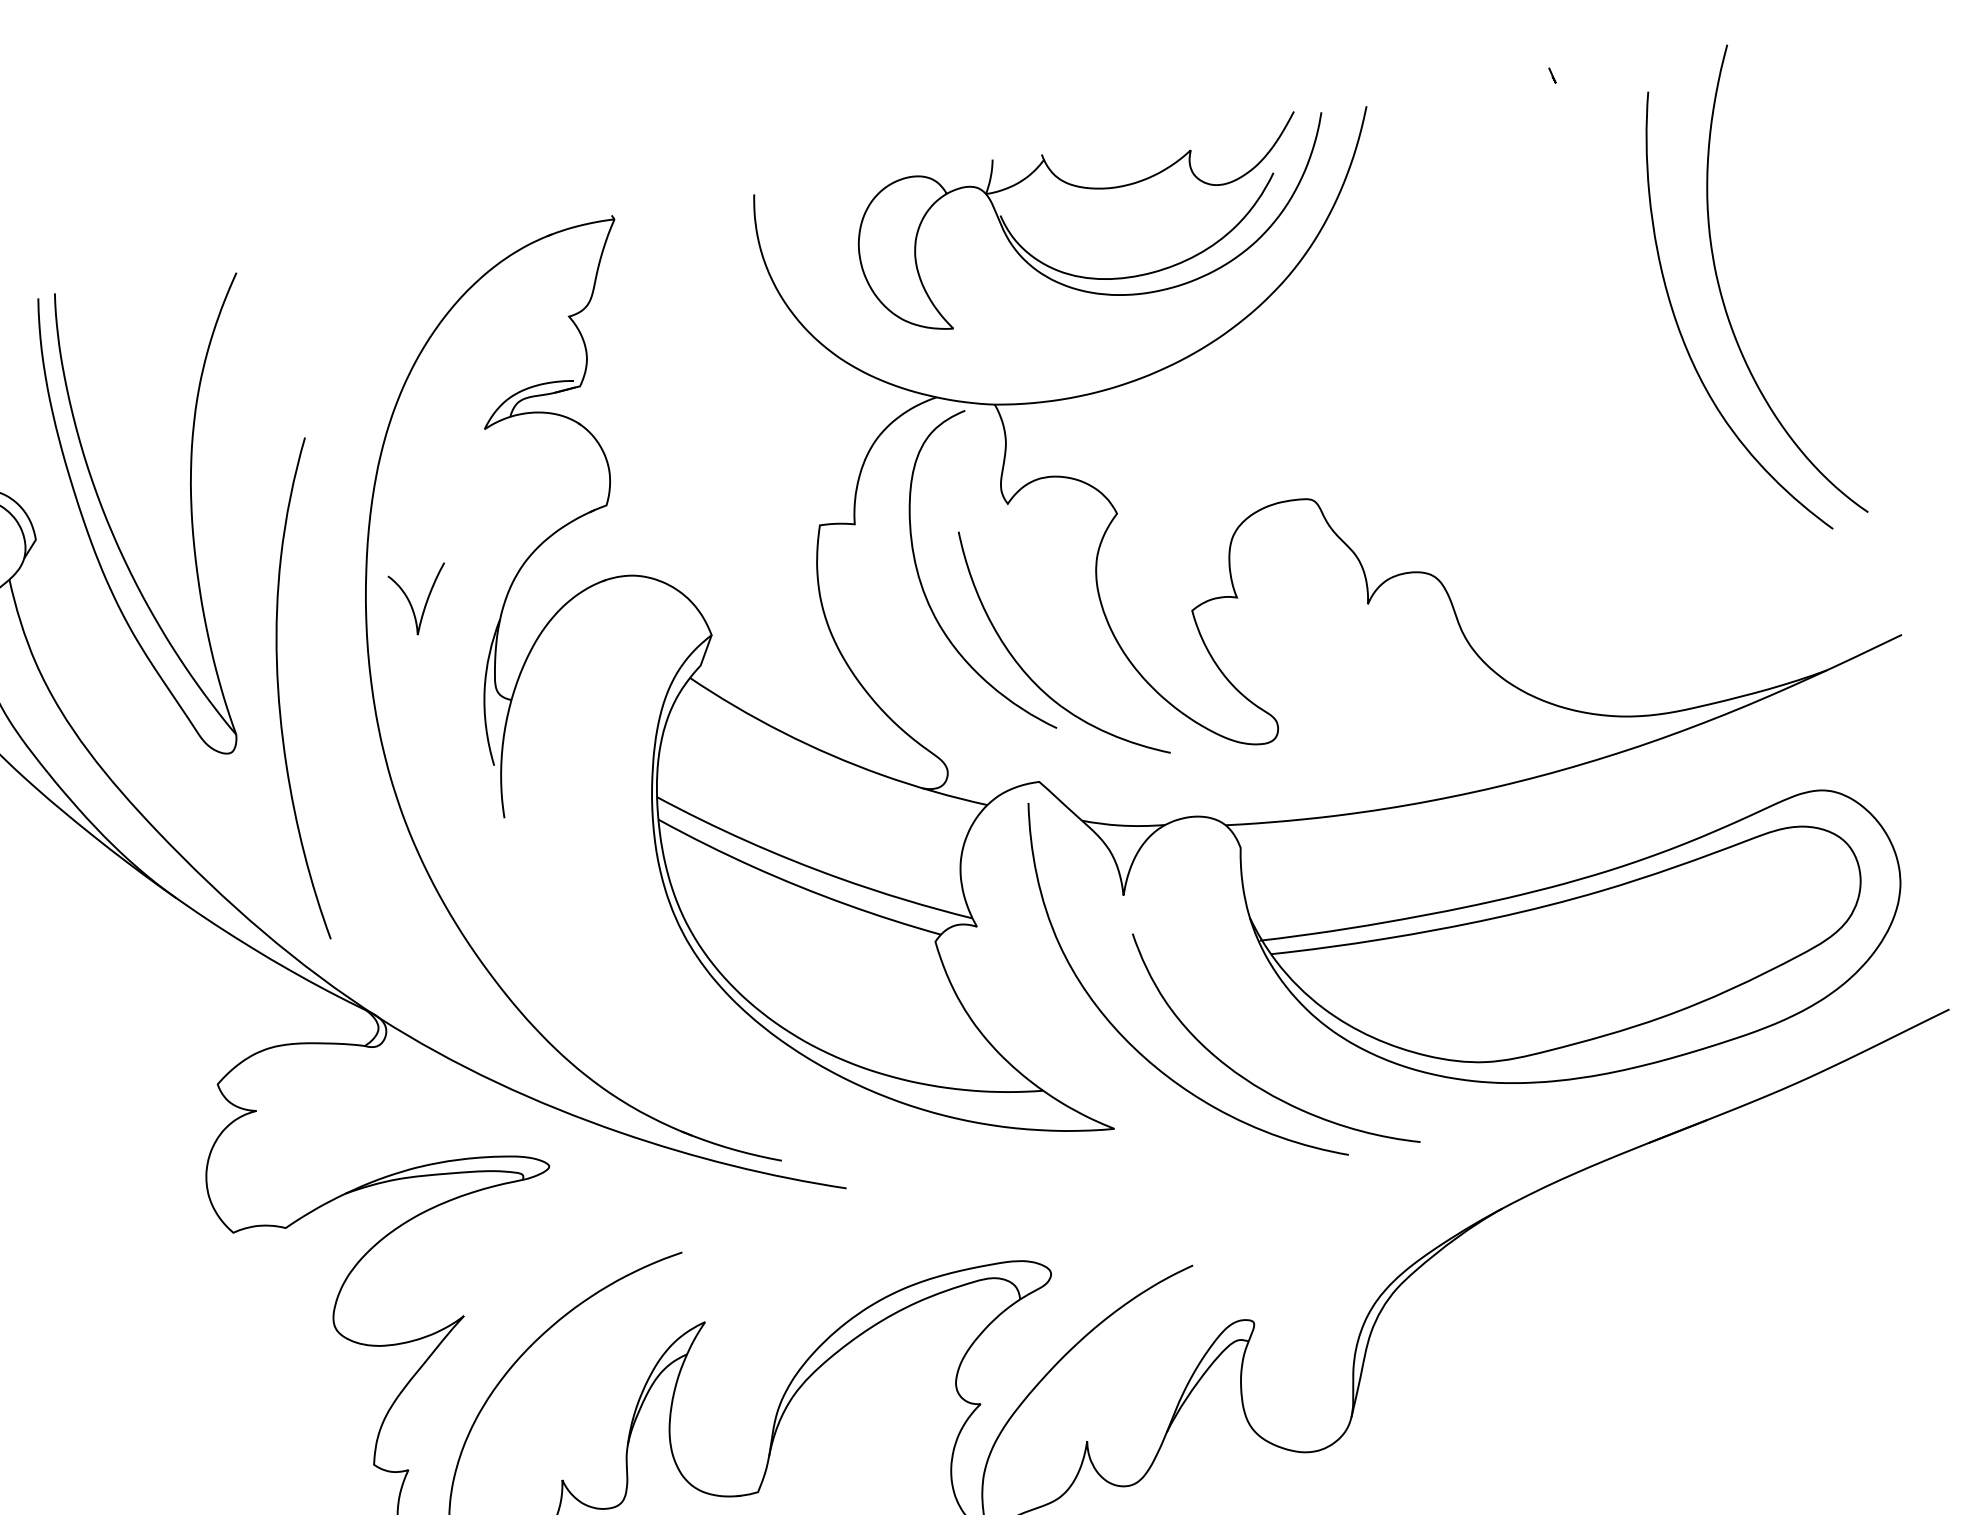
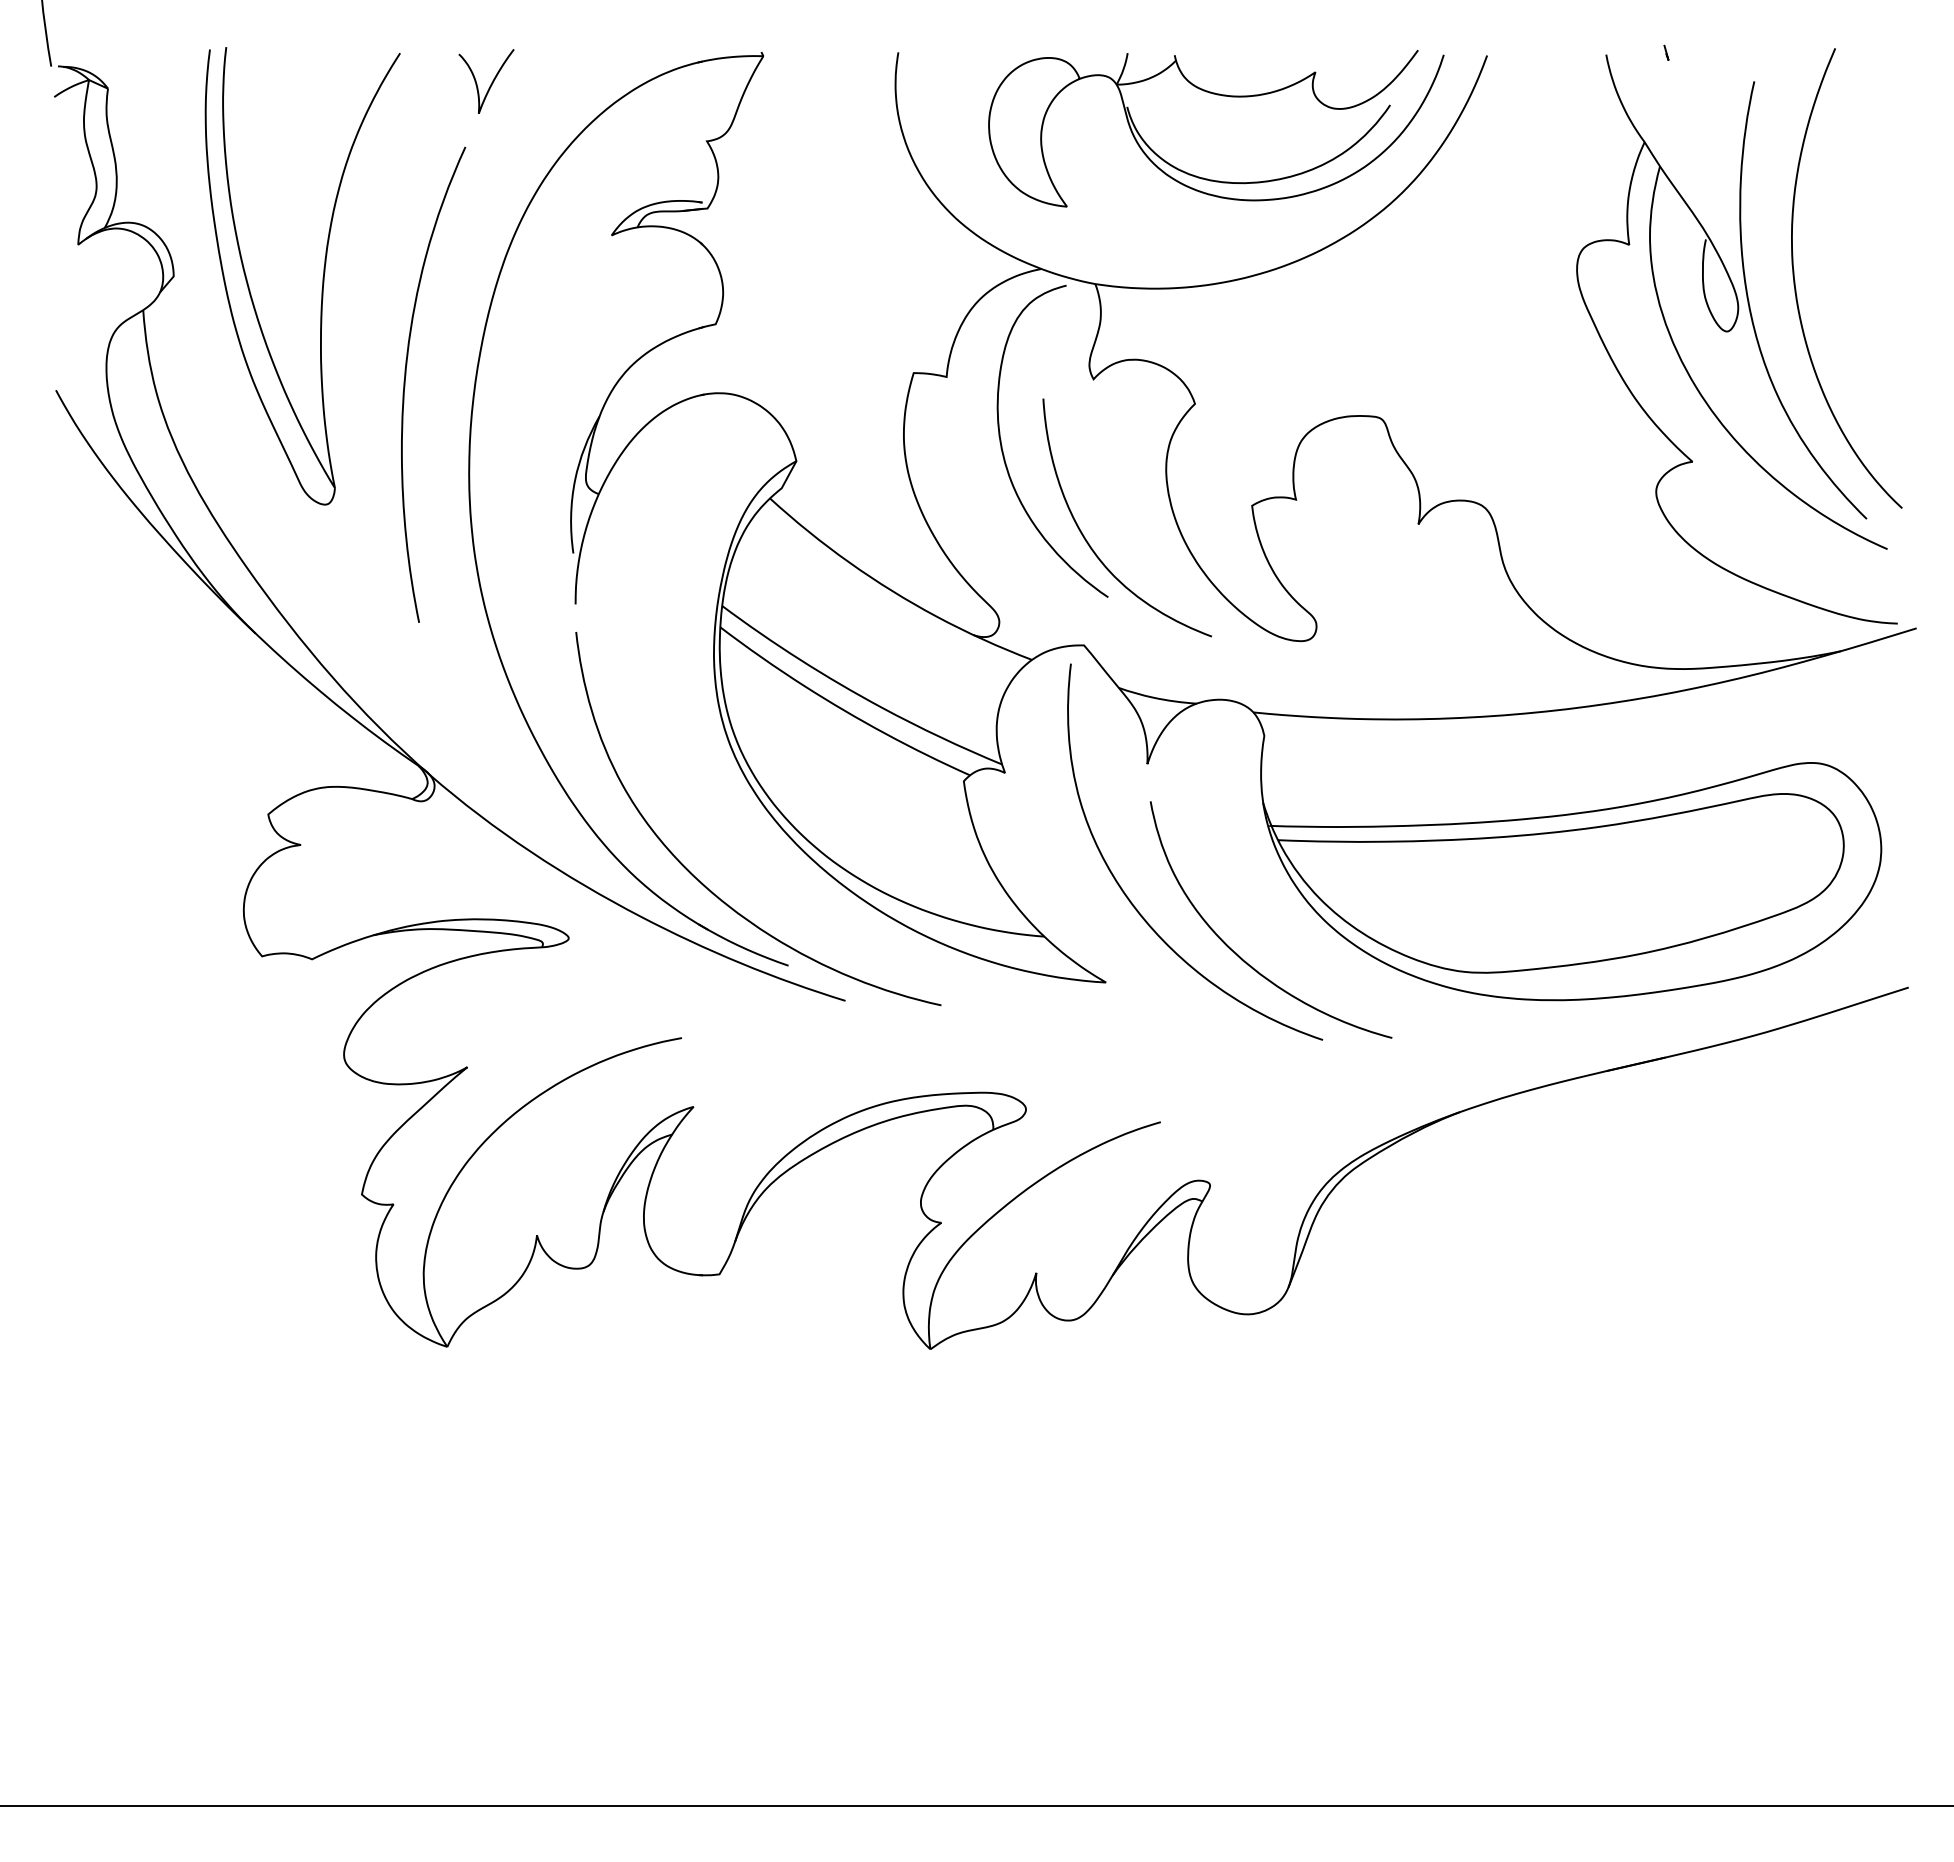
part: (1662, 355) -> (1730, 331), added
curve: (425, 602) -> (490, 84), moved
curve: (279, 693) -> (405, 384), moved
curve: (678, 1086) -> (701, 881), added

